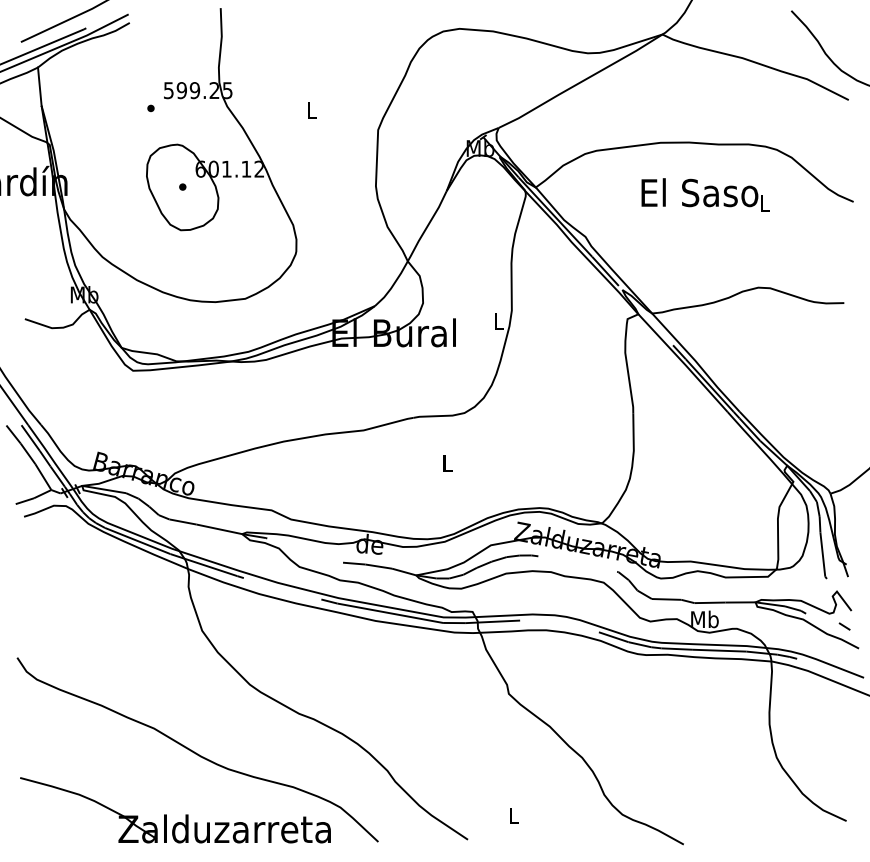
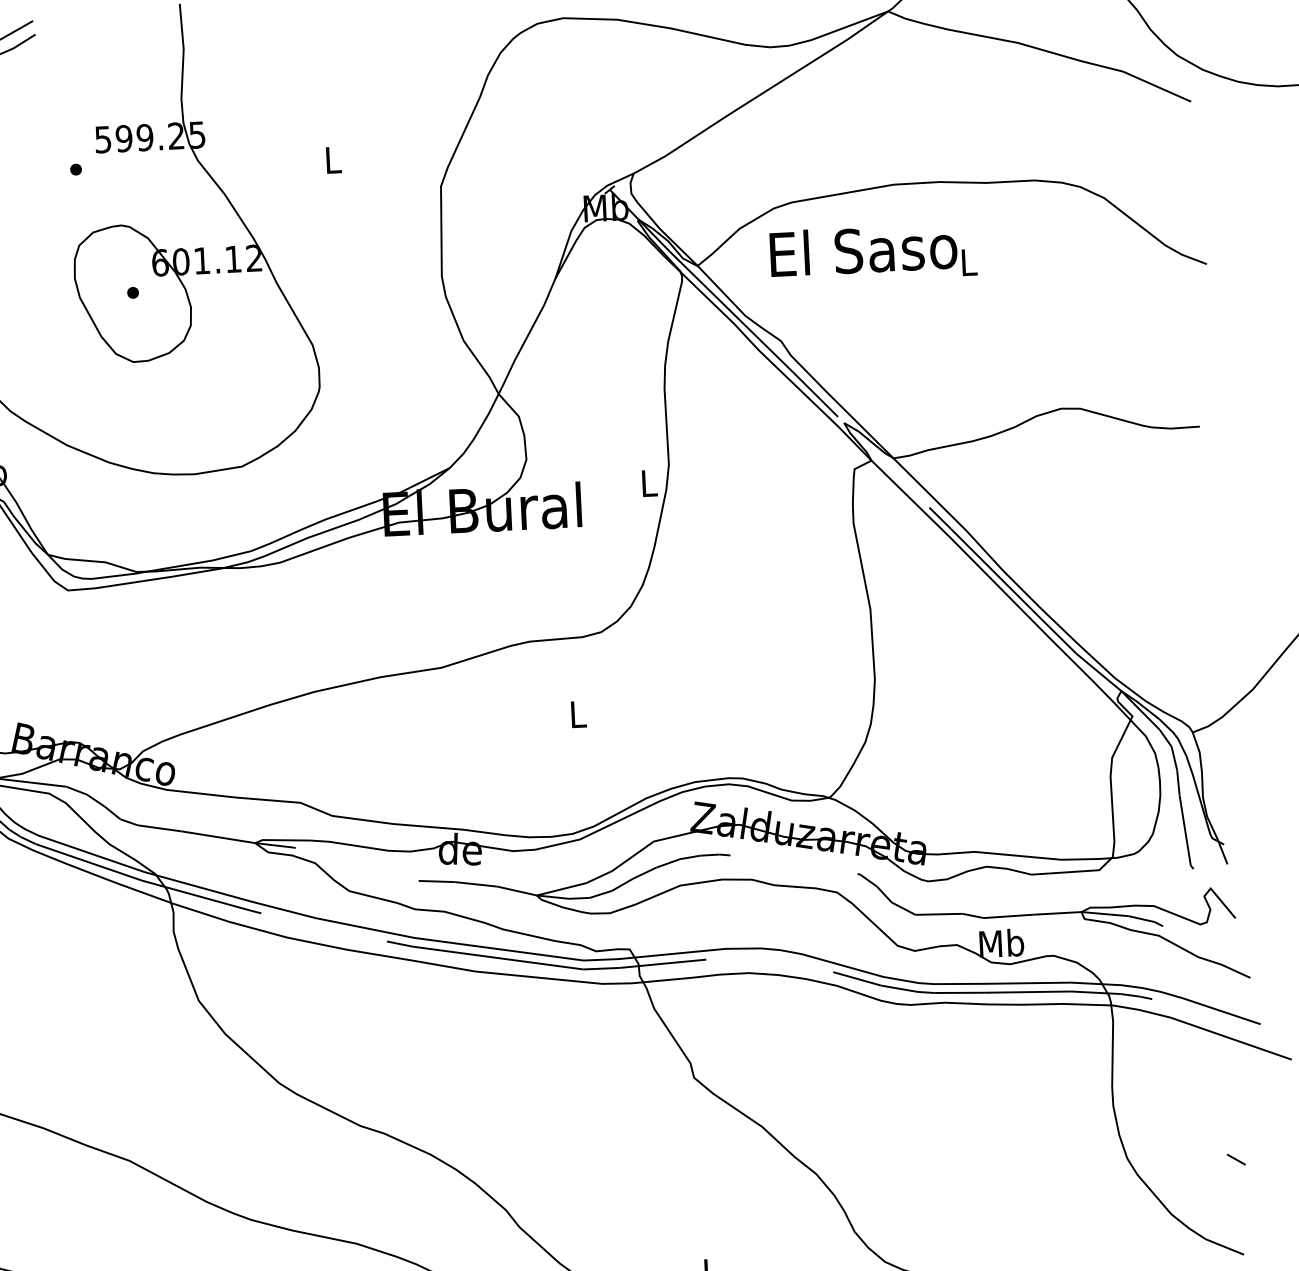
text: (705, 194) -> (872, 252), moved
line: (844, 626) -> (1236, 1159), moved

